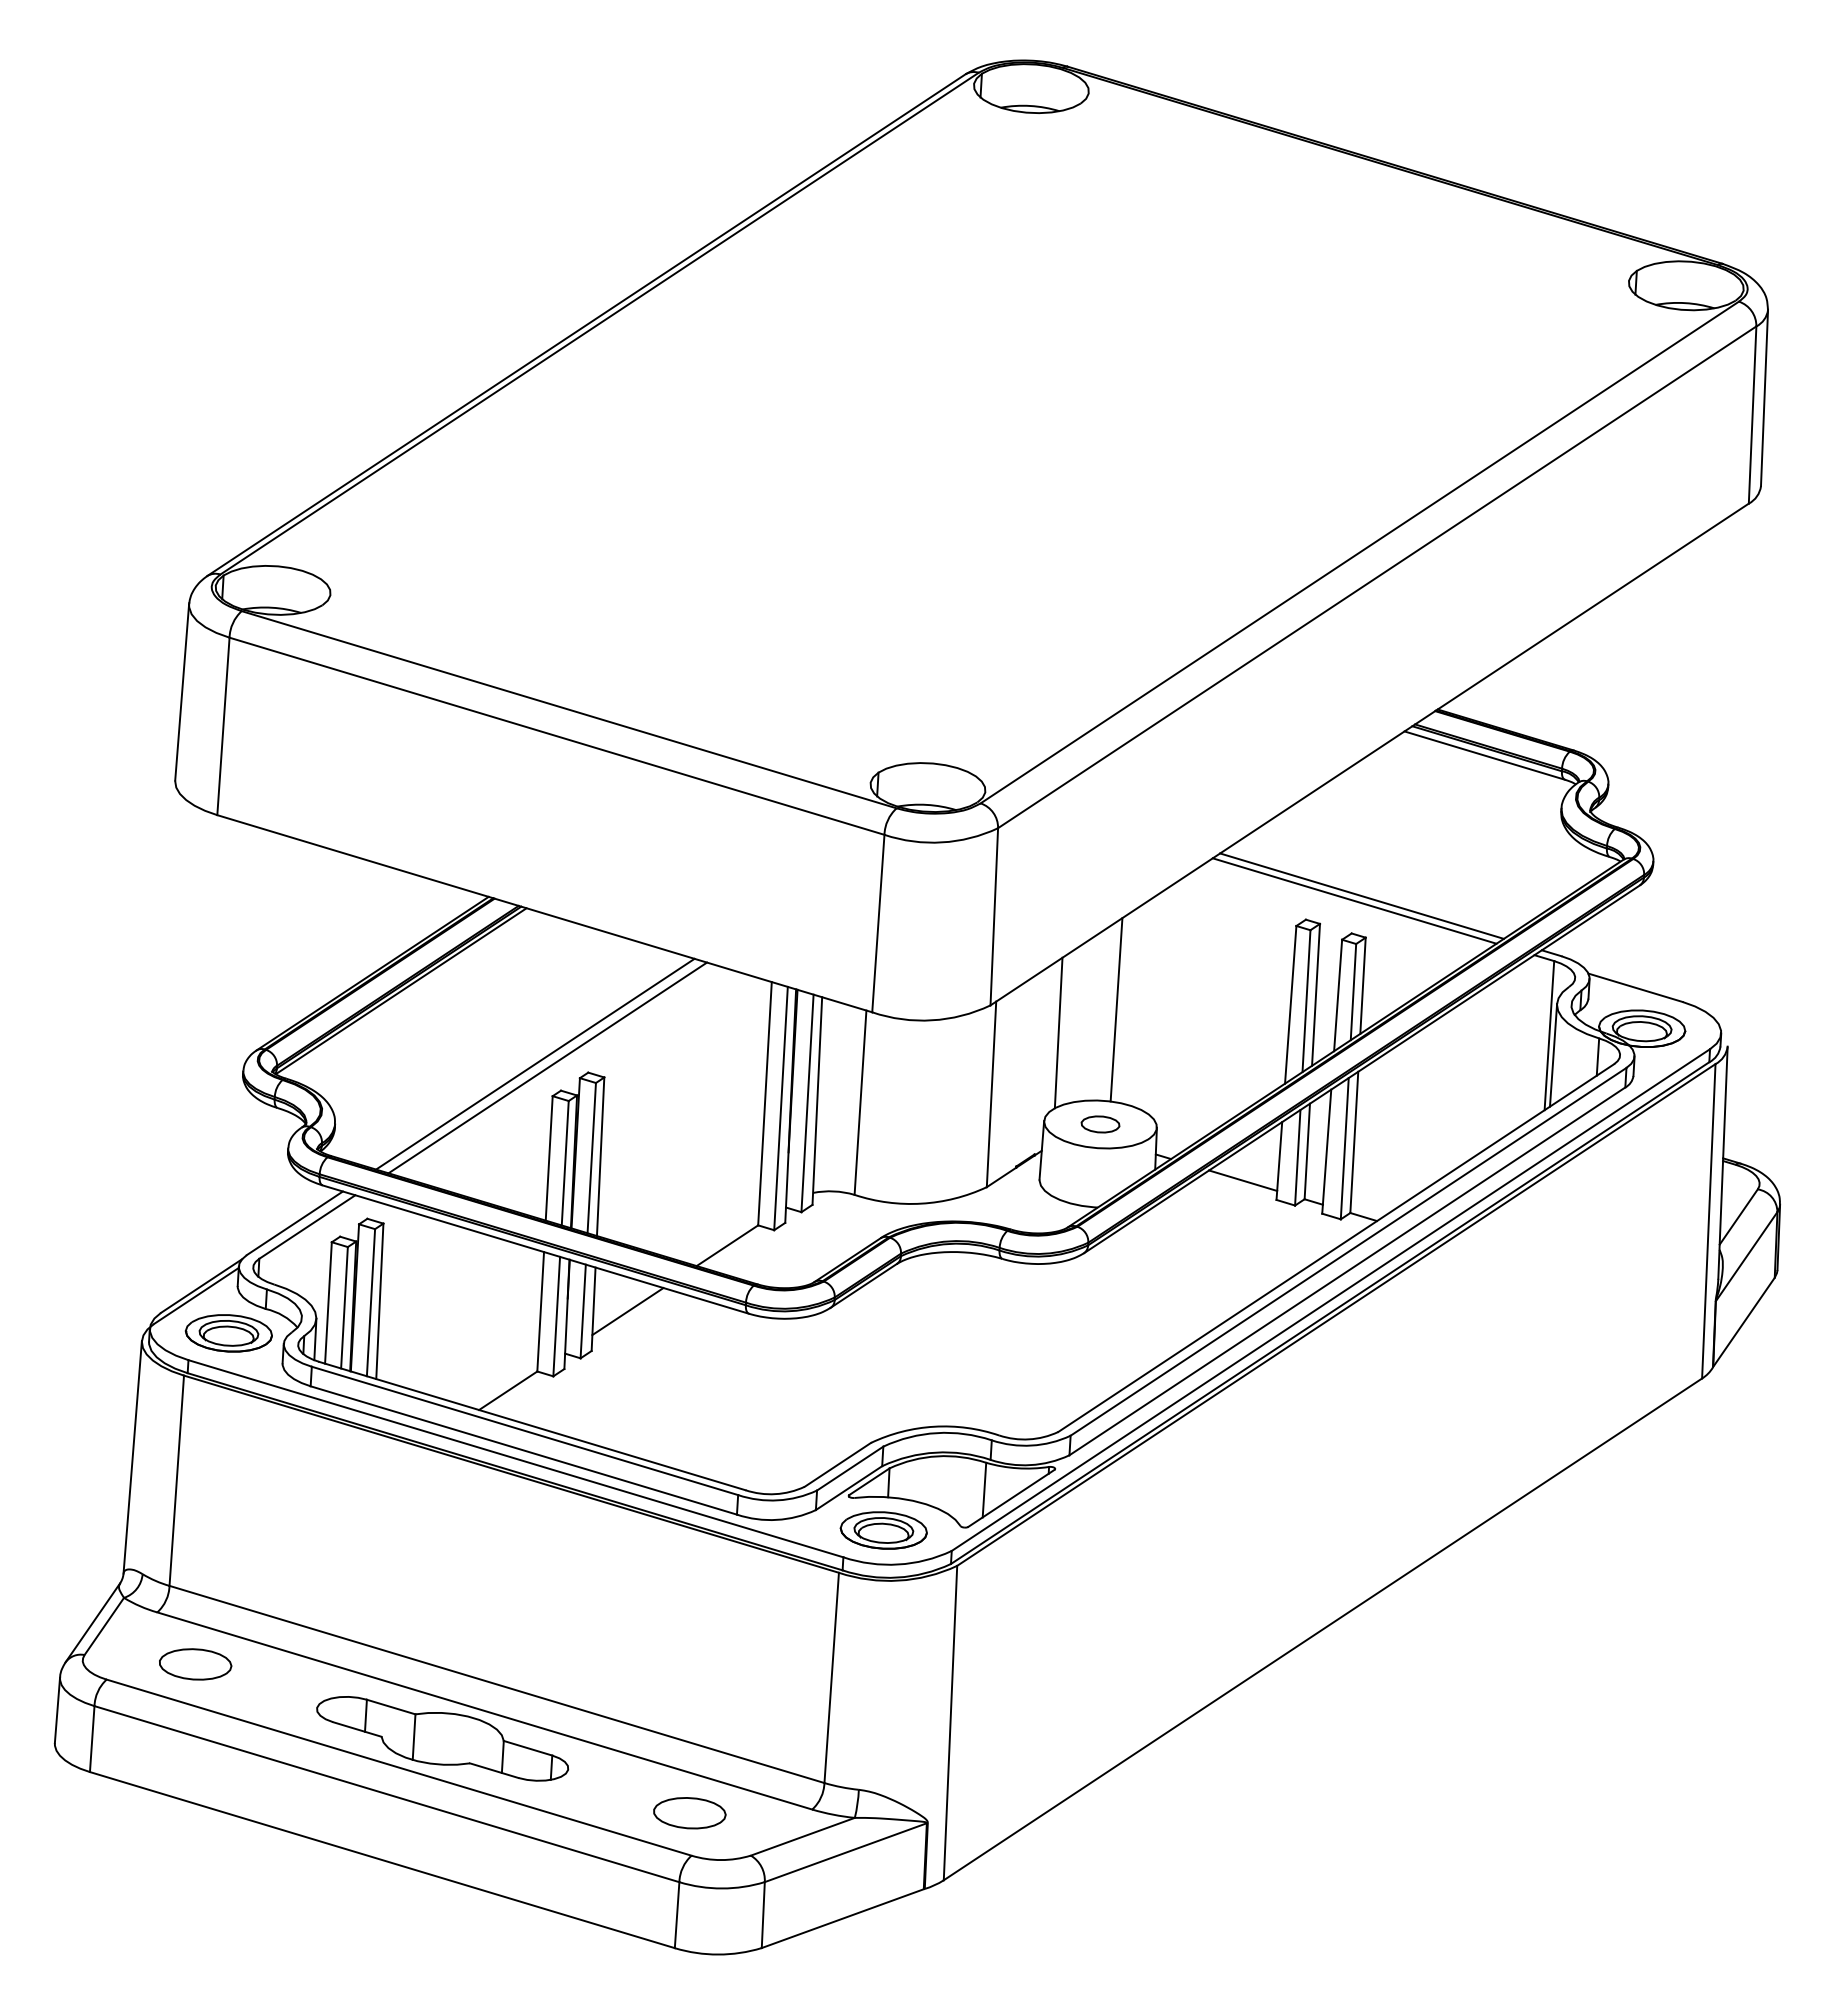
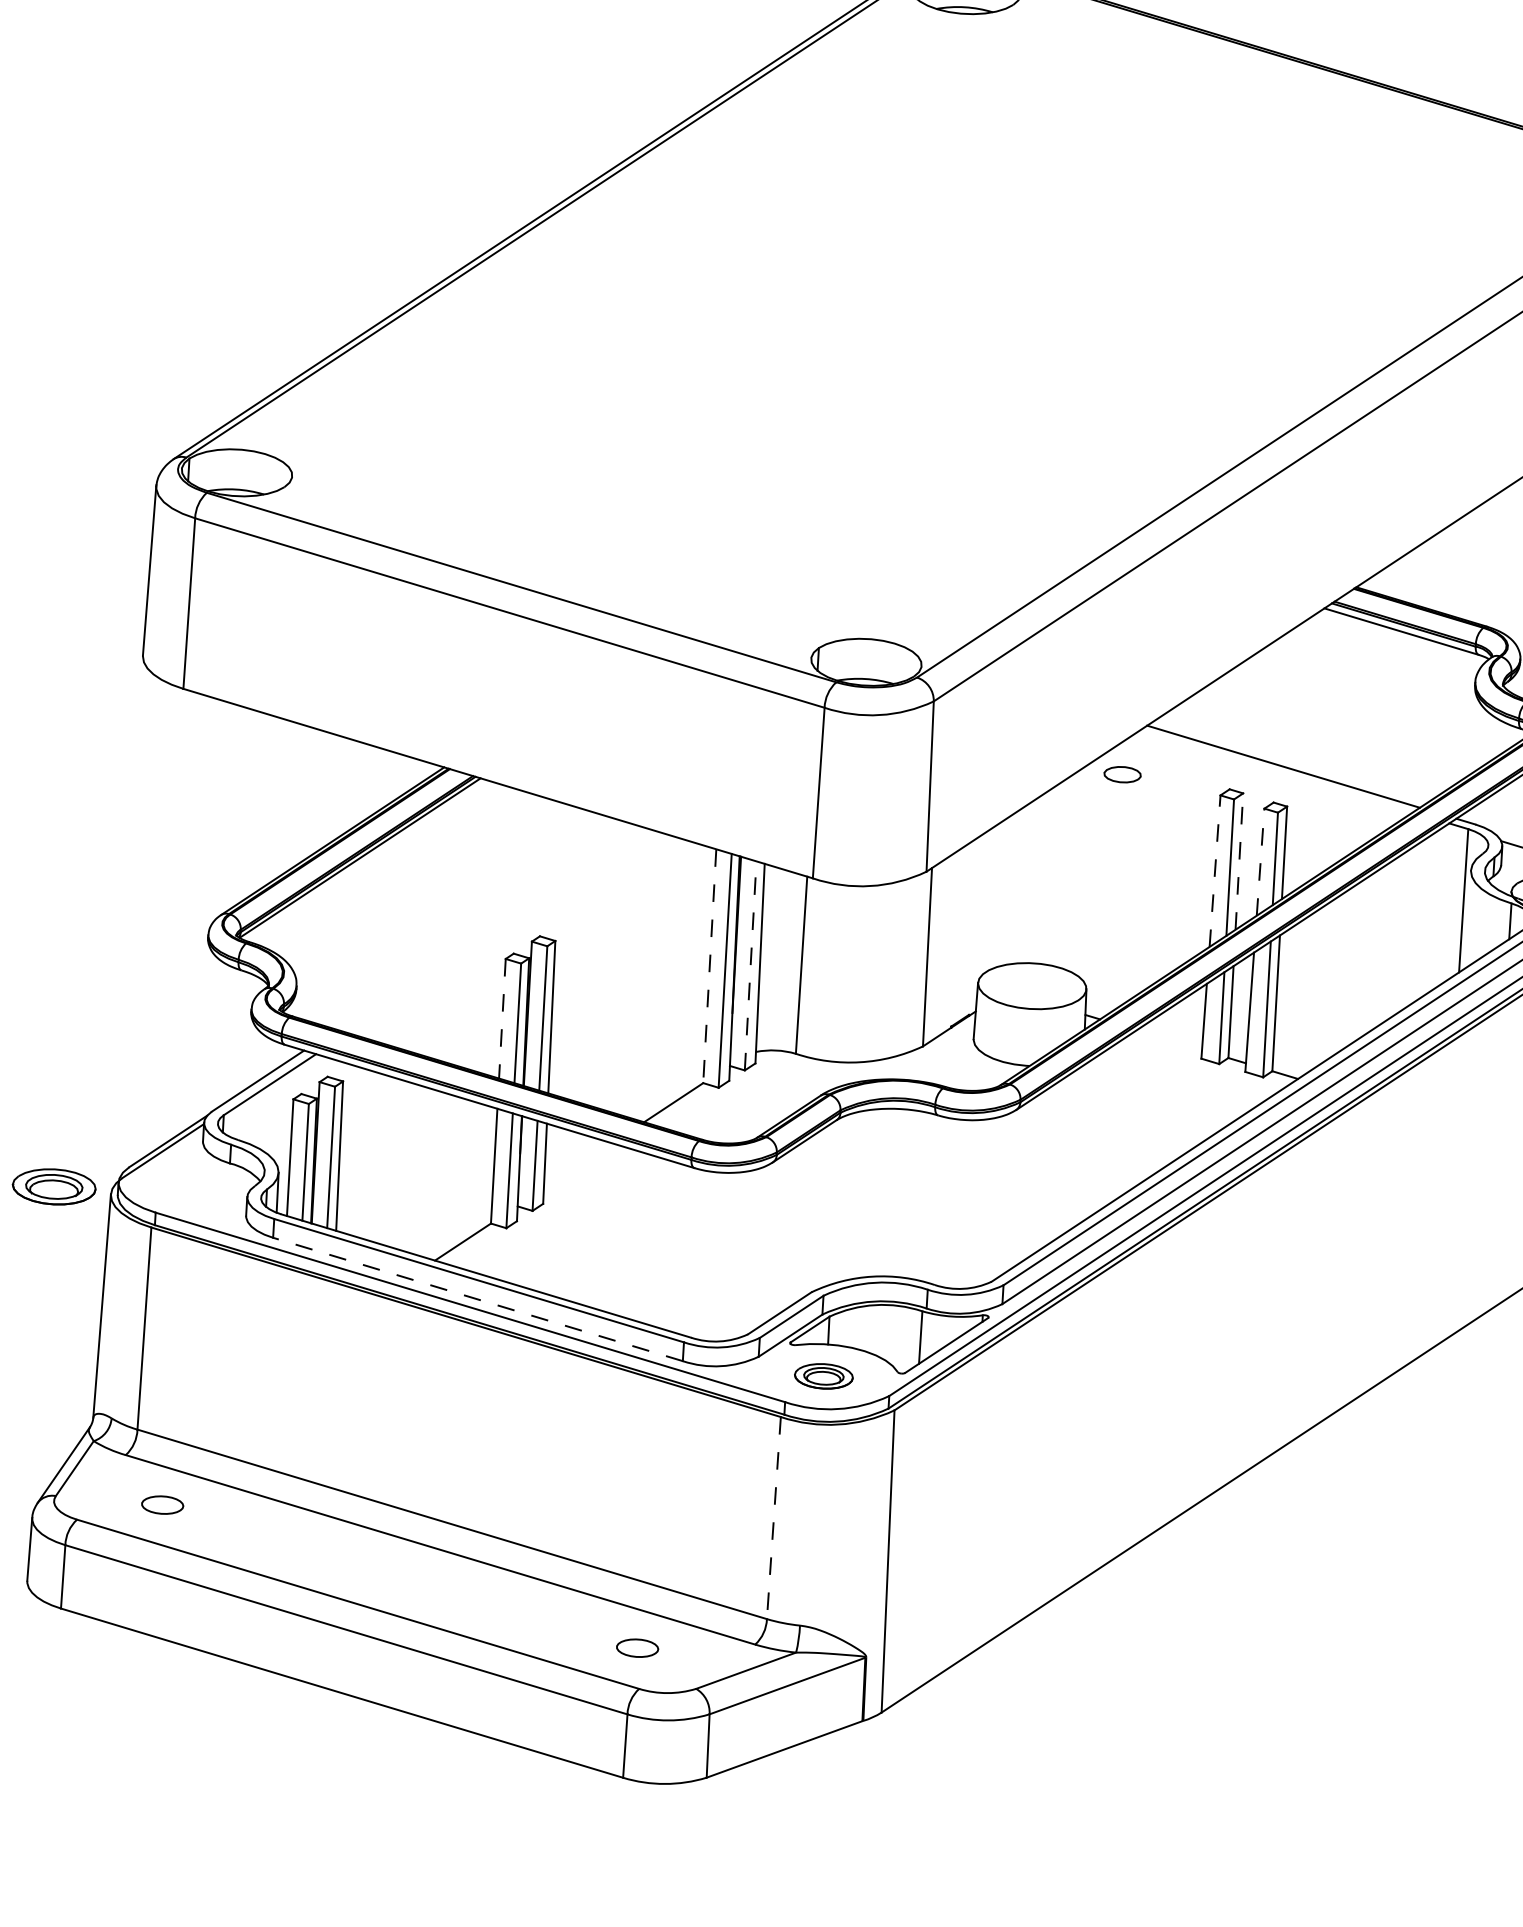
line: (1354, 900) -> (1276, 770), removed
line: (1316, 994) -> (1239, 861), solid -> dashed
line: (1338, 995) -> (1260, 862), solid -> dashed
line: (1290, 1004) -> (1214, 870), solid -> dashed
line: (1116, 1009) -> (1047, 875), removed
line: (1058, 1032) -> (991, 897), removed
line: (1553, 1054) -> (1467, 918), removed
line: (535, 1063) -> (489, 927), removed
line: (547, 1067) -> (500, 931), removed
line: (764, 1103) -> (709, 965), solid -> dashed
line: (807, 1103) -> (750, 965), solid -> dashed
part: (1100, 1124) -> (1122, 774), moved
line: (549, 1158) -> (502, 1018), solid -> dashed
line: (1243, 1180) -> (1169, 1040), removed
line: (627, 1311) -> (577, 1165), removed
part: (228, 1333) -> (53, 1187), moved
line: (523, 1450) -> (477, 1299), solid -> dashed
part: (883, 1530) -> (823, 1376), size x0.7
part: (195, 1664) -> (162, 1505), size x0.6
line: (831, 1678) -> (773, 1518), solid -> dashed
part: (442, 1738) -> (399, 1576), removed
part: (689, 1813) -> (637, 1648), size x0.6

